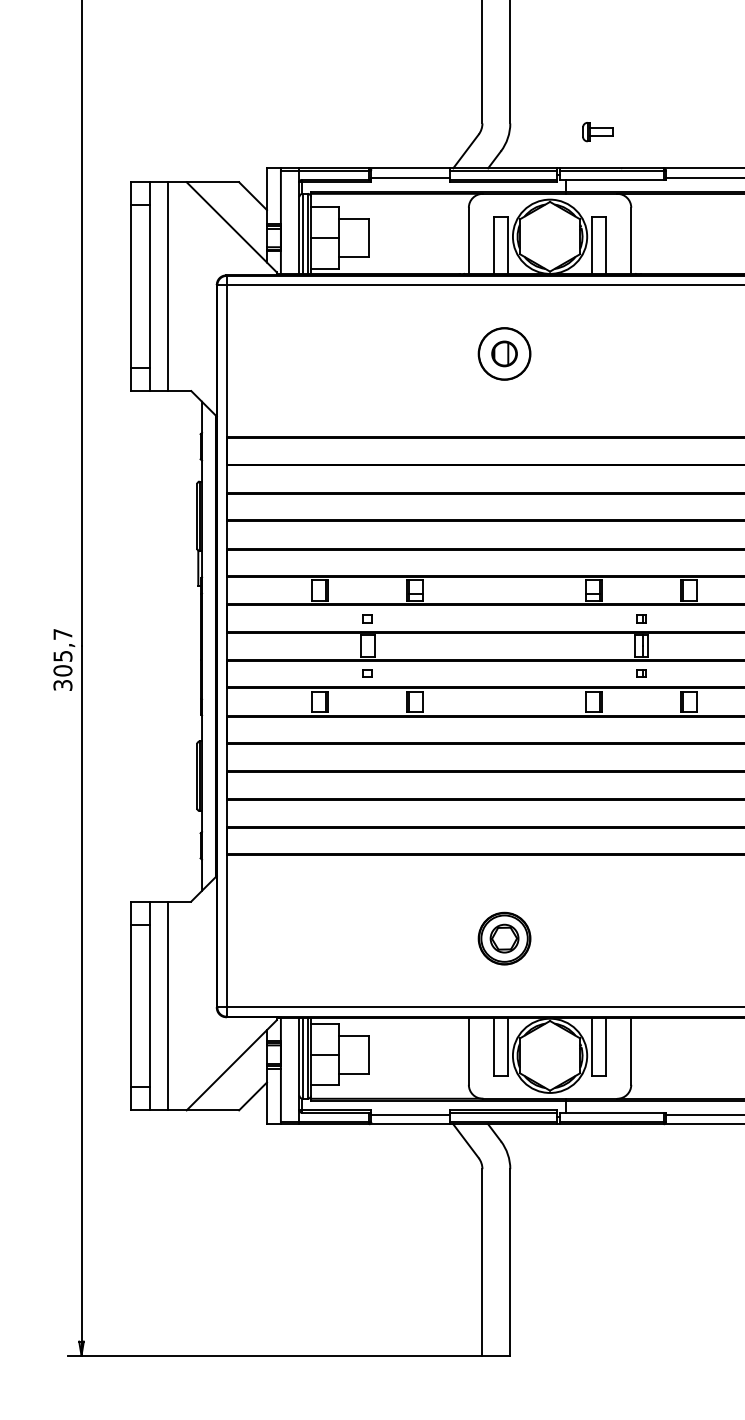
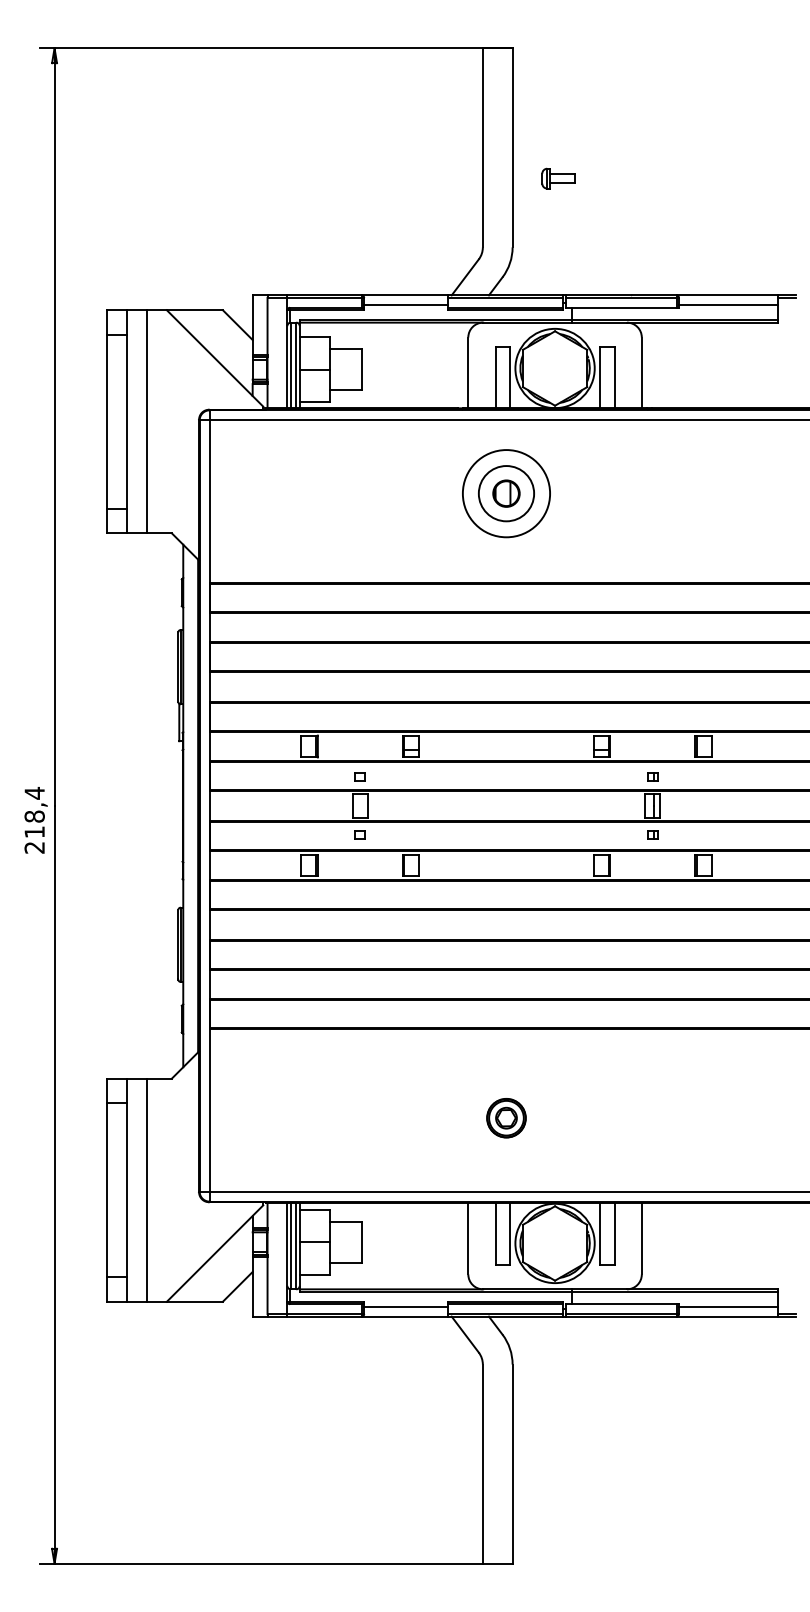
part: (598, 131) -> (558, 178), moved
circle: (504, 353) -> (506, 493), size x1.6
text: (62, 658) -> (34, 819), 305,7 -> 218,4
part: (504, 937) -> (506, 1117), size x0.7

